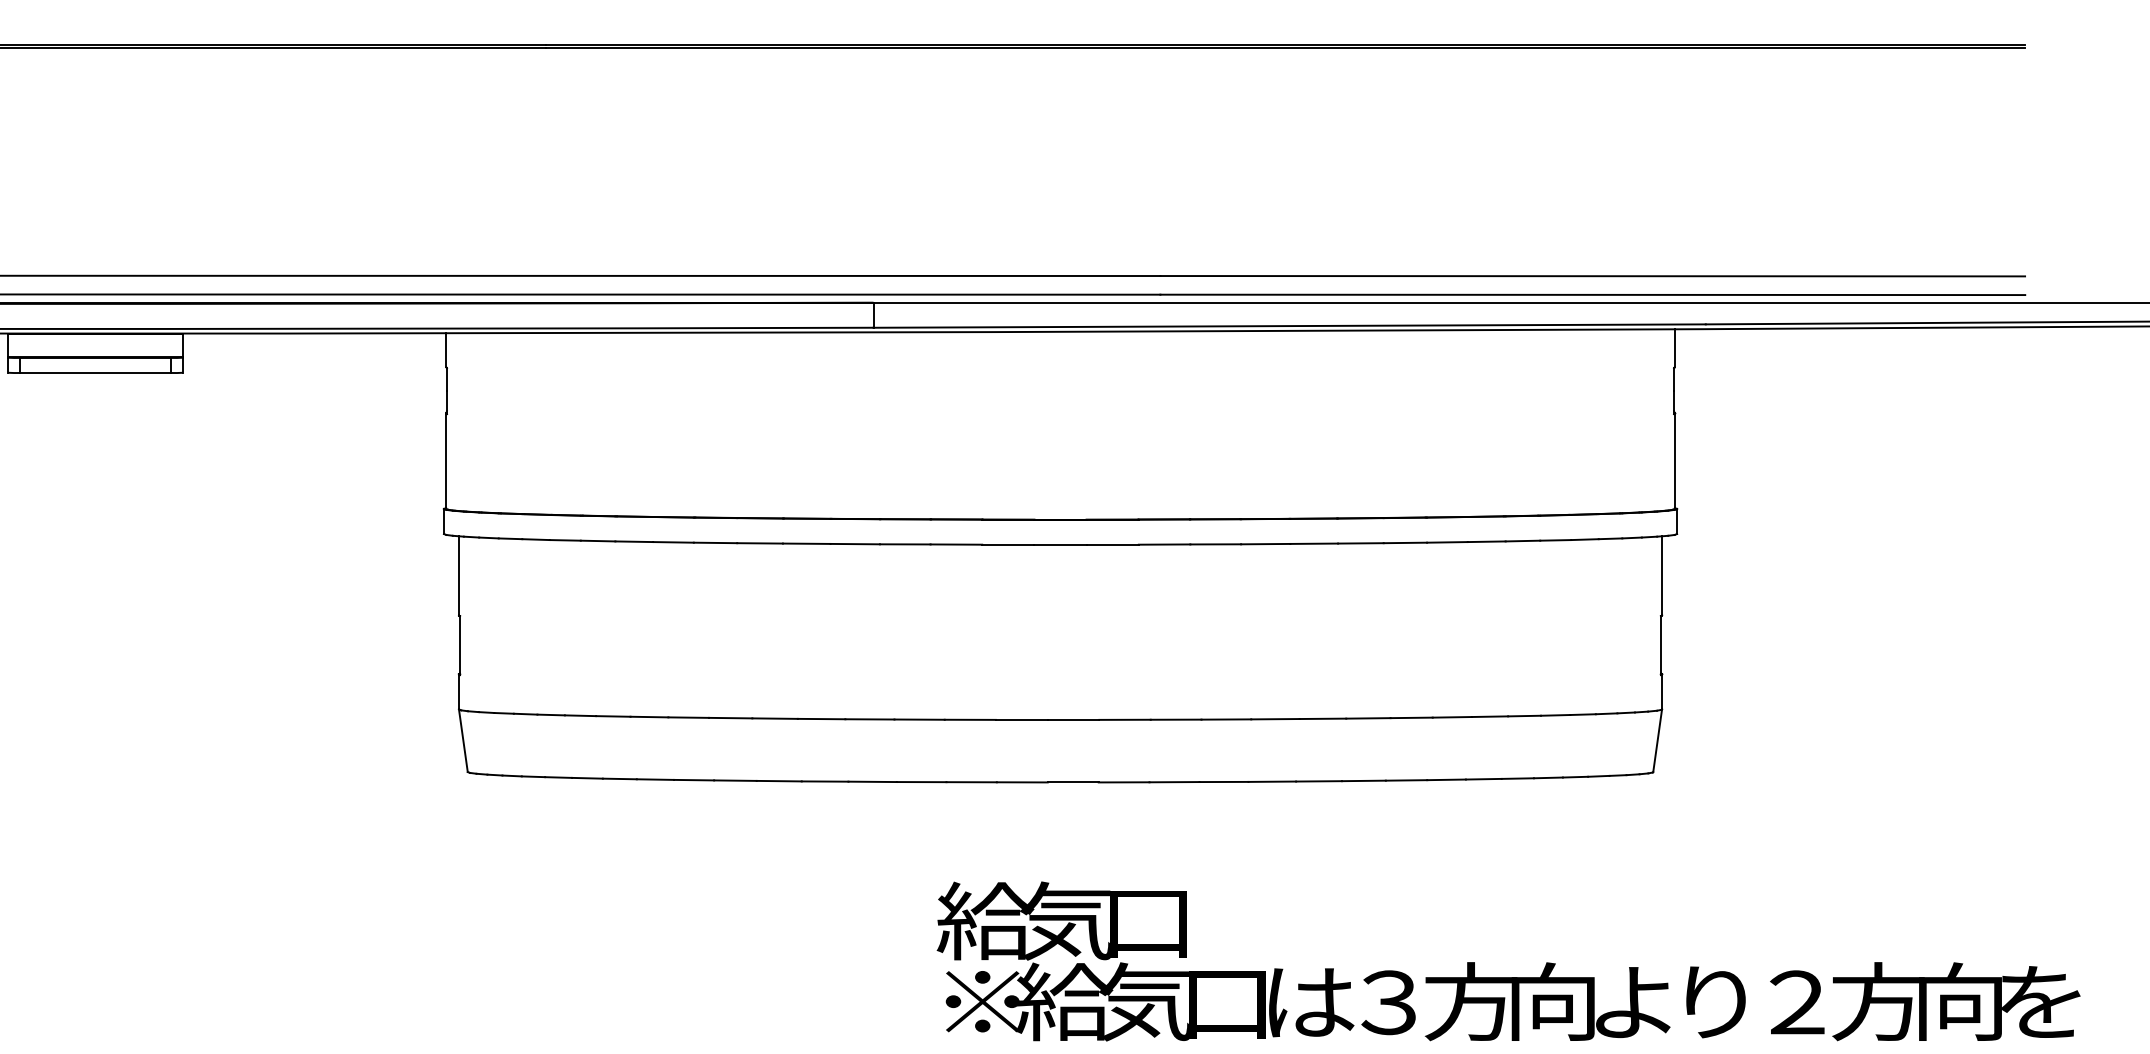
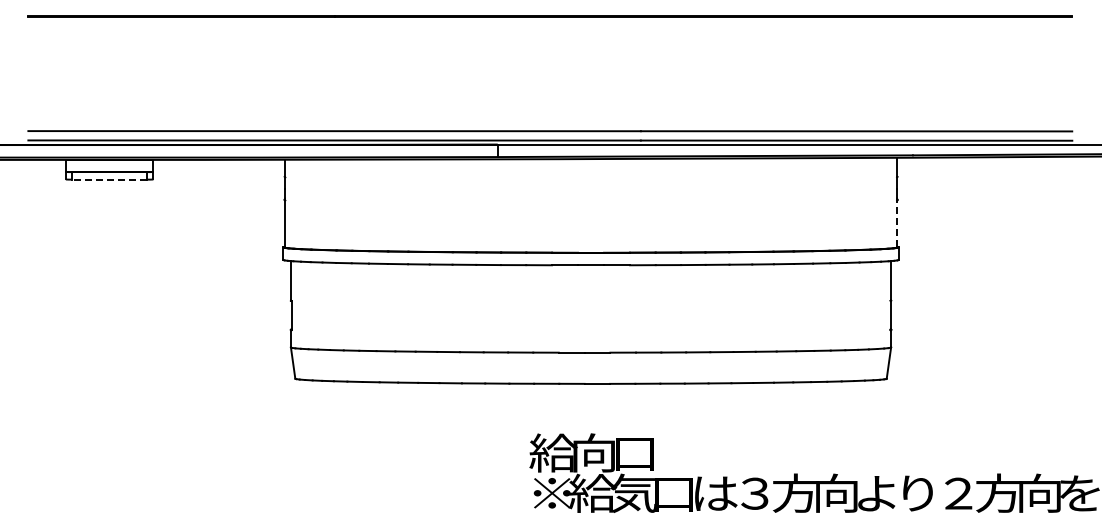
line: (95, 372) -> (109, 179), solid -> dashed
line: (1674, 460) -> (897, 223), solid -> dashed
text: (1065, 919) -> (593, 452), 気 -> 向

